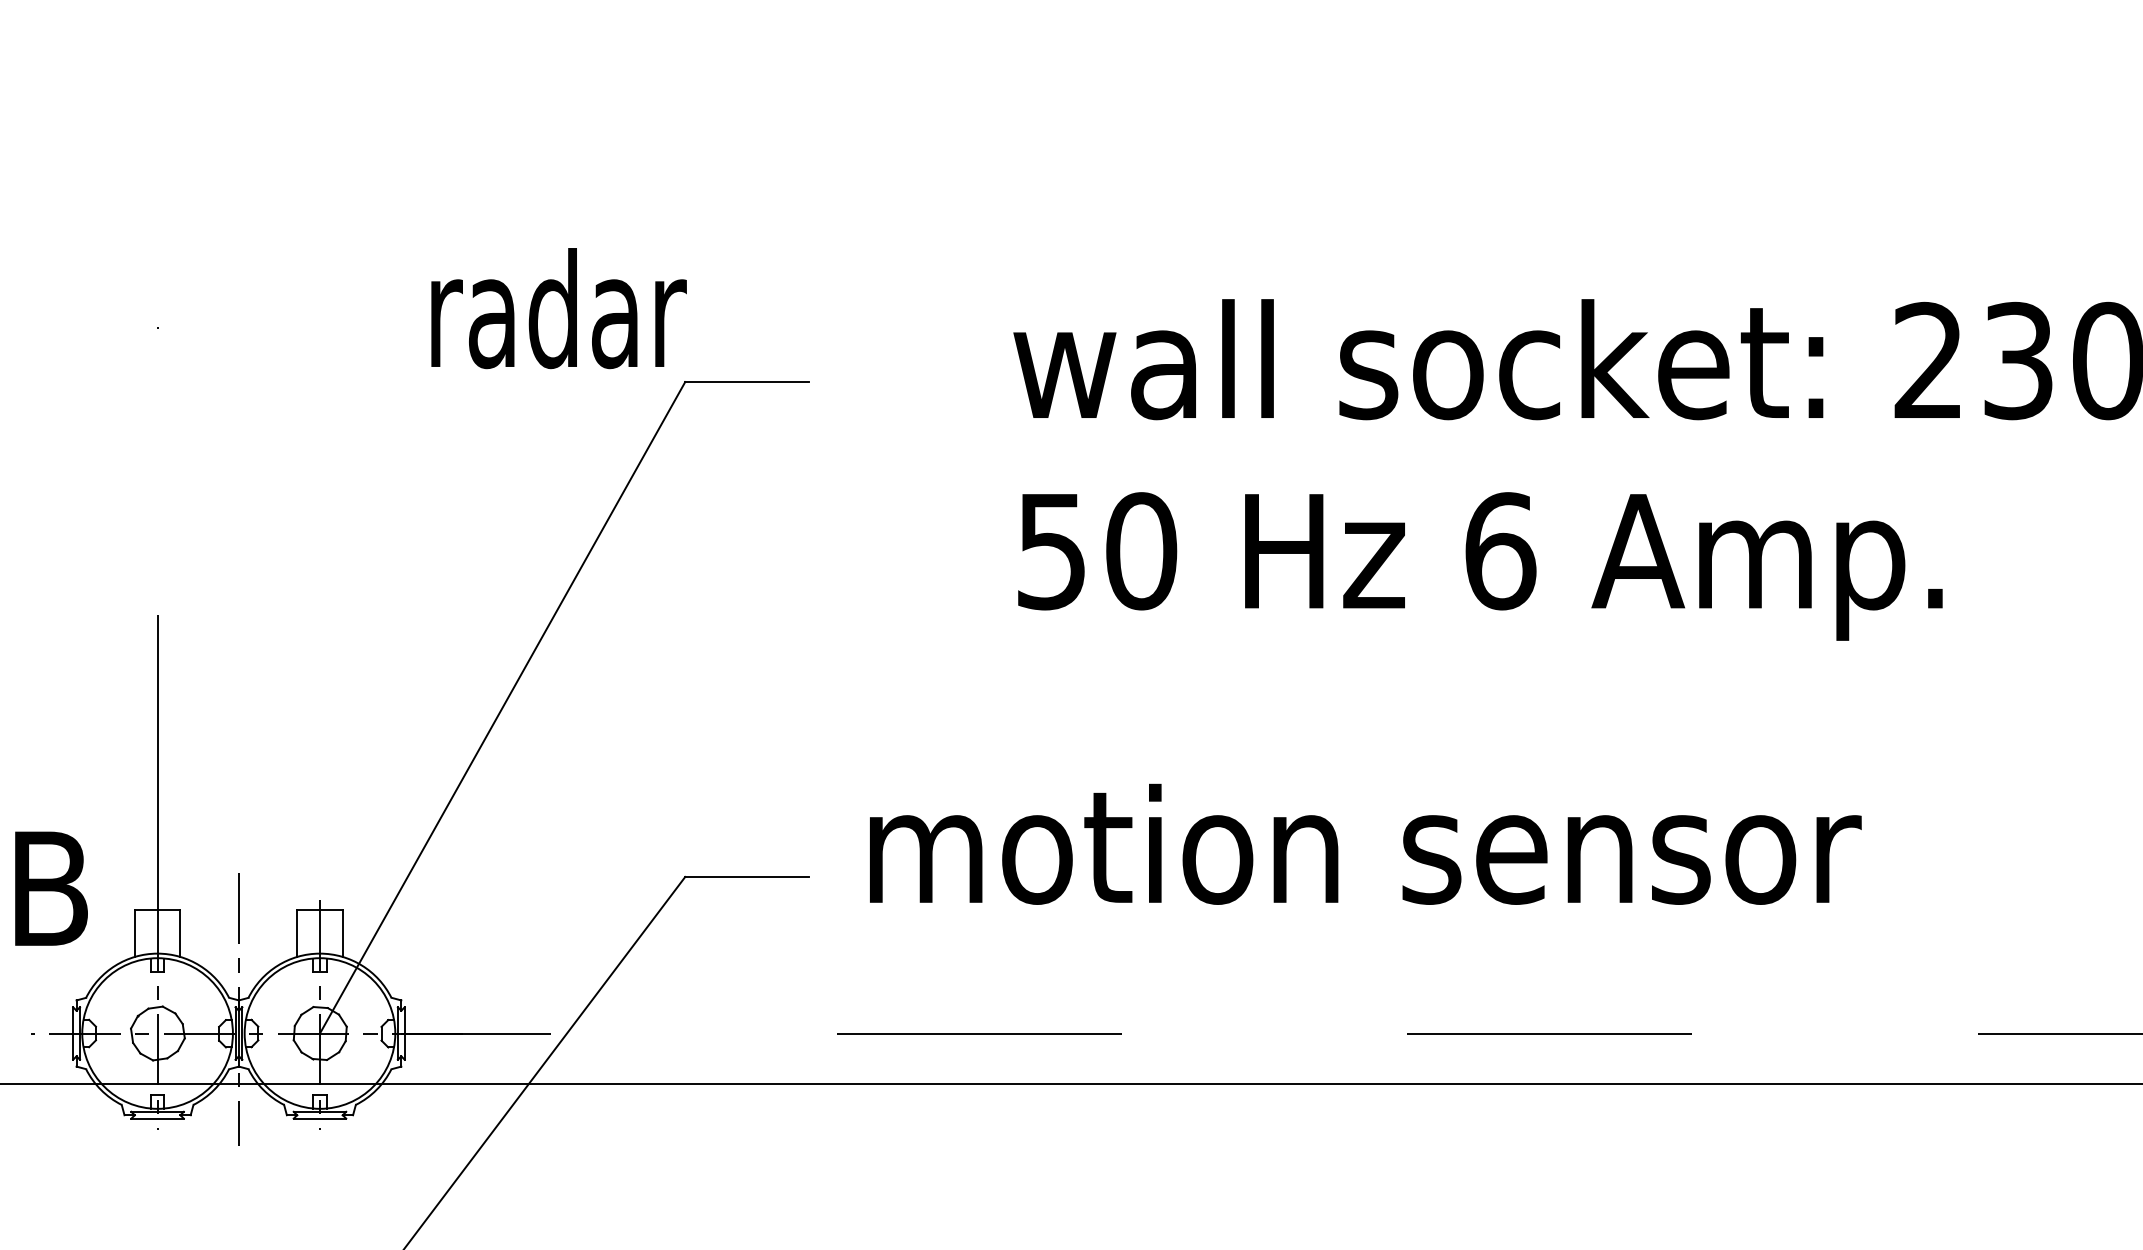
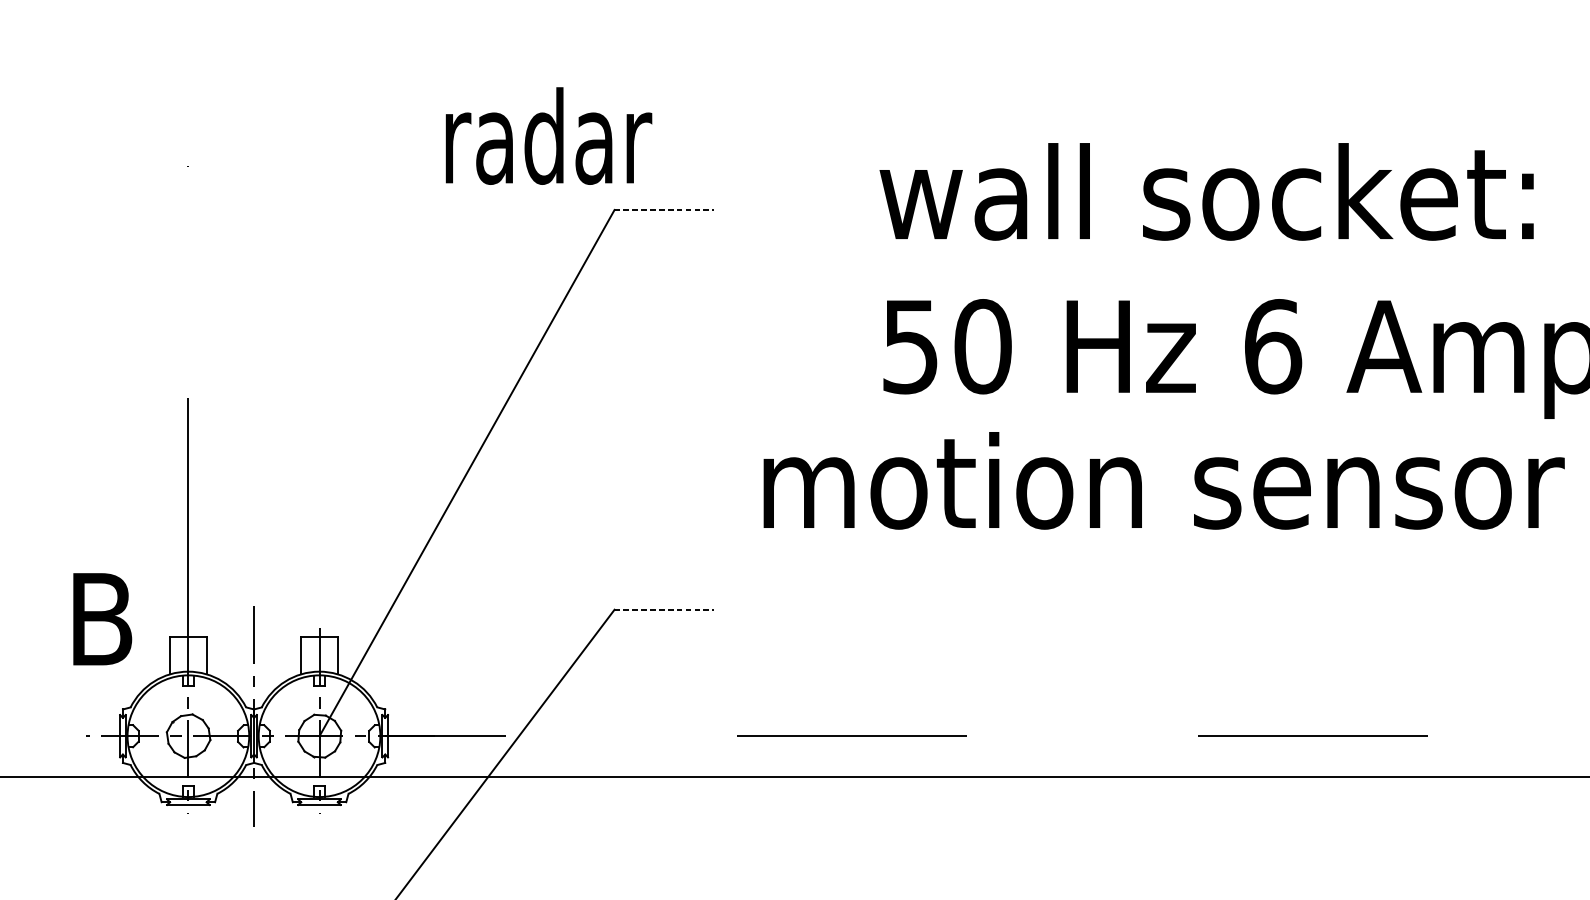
text: (558, 308) -> (548, 136), moved
line: (746, 382) -> (664, 210), solid -> dashed
text: (1365, 843) -> (1163, 480), moved
line: (746, 876) -> (664, 609), solid -> dashed

